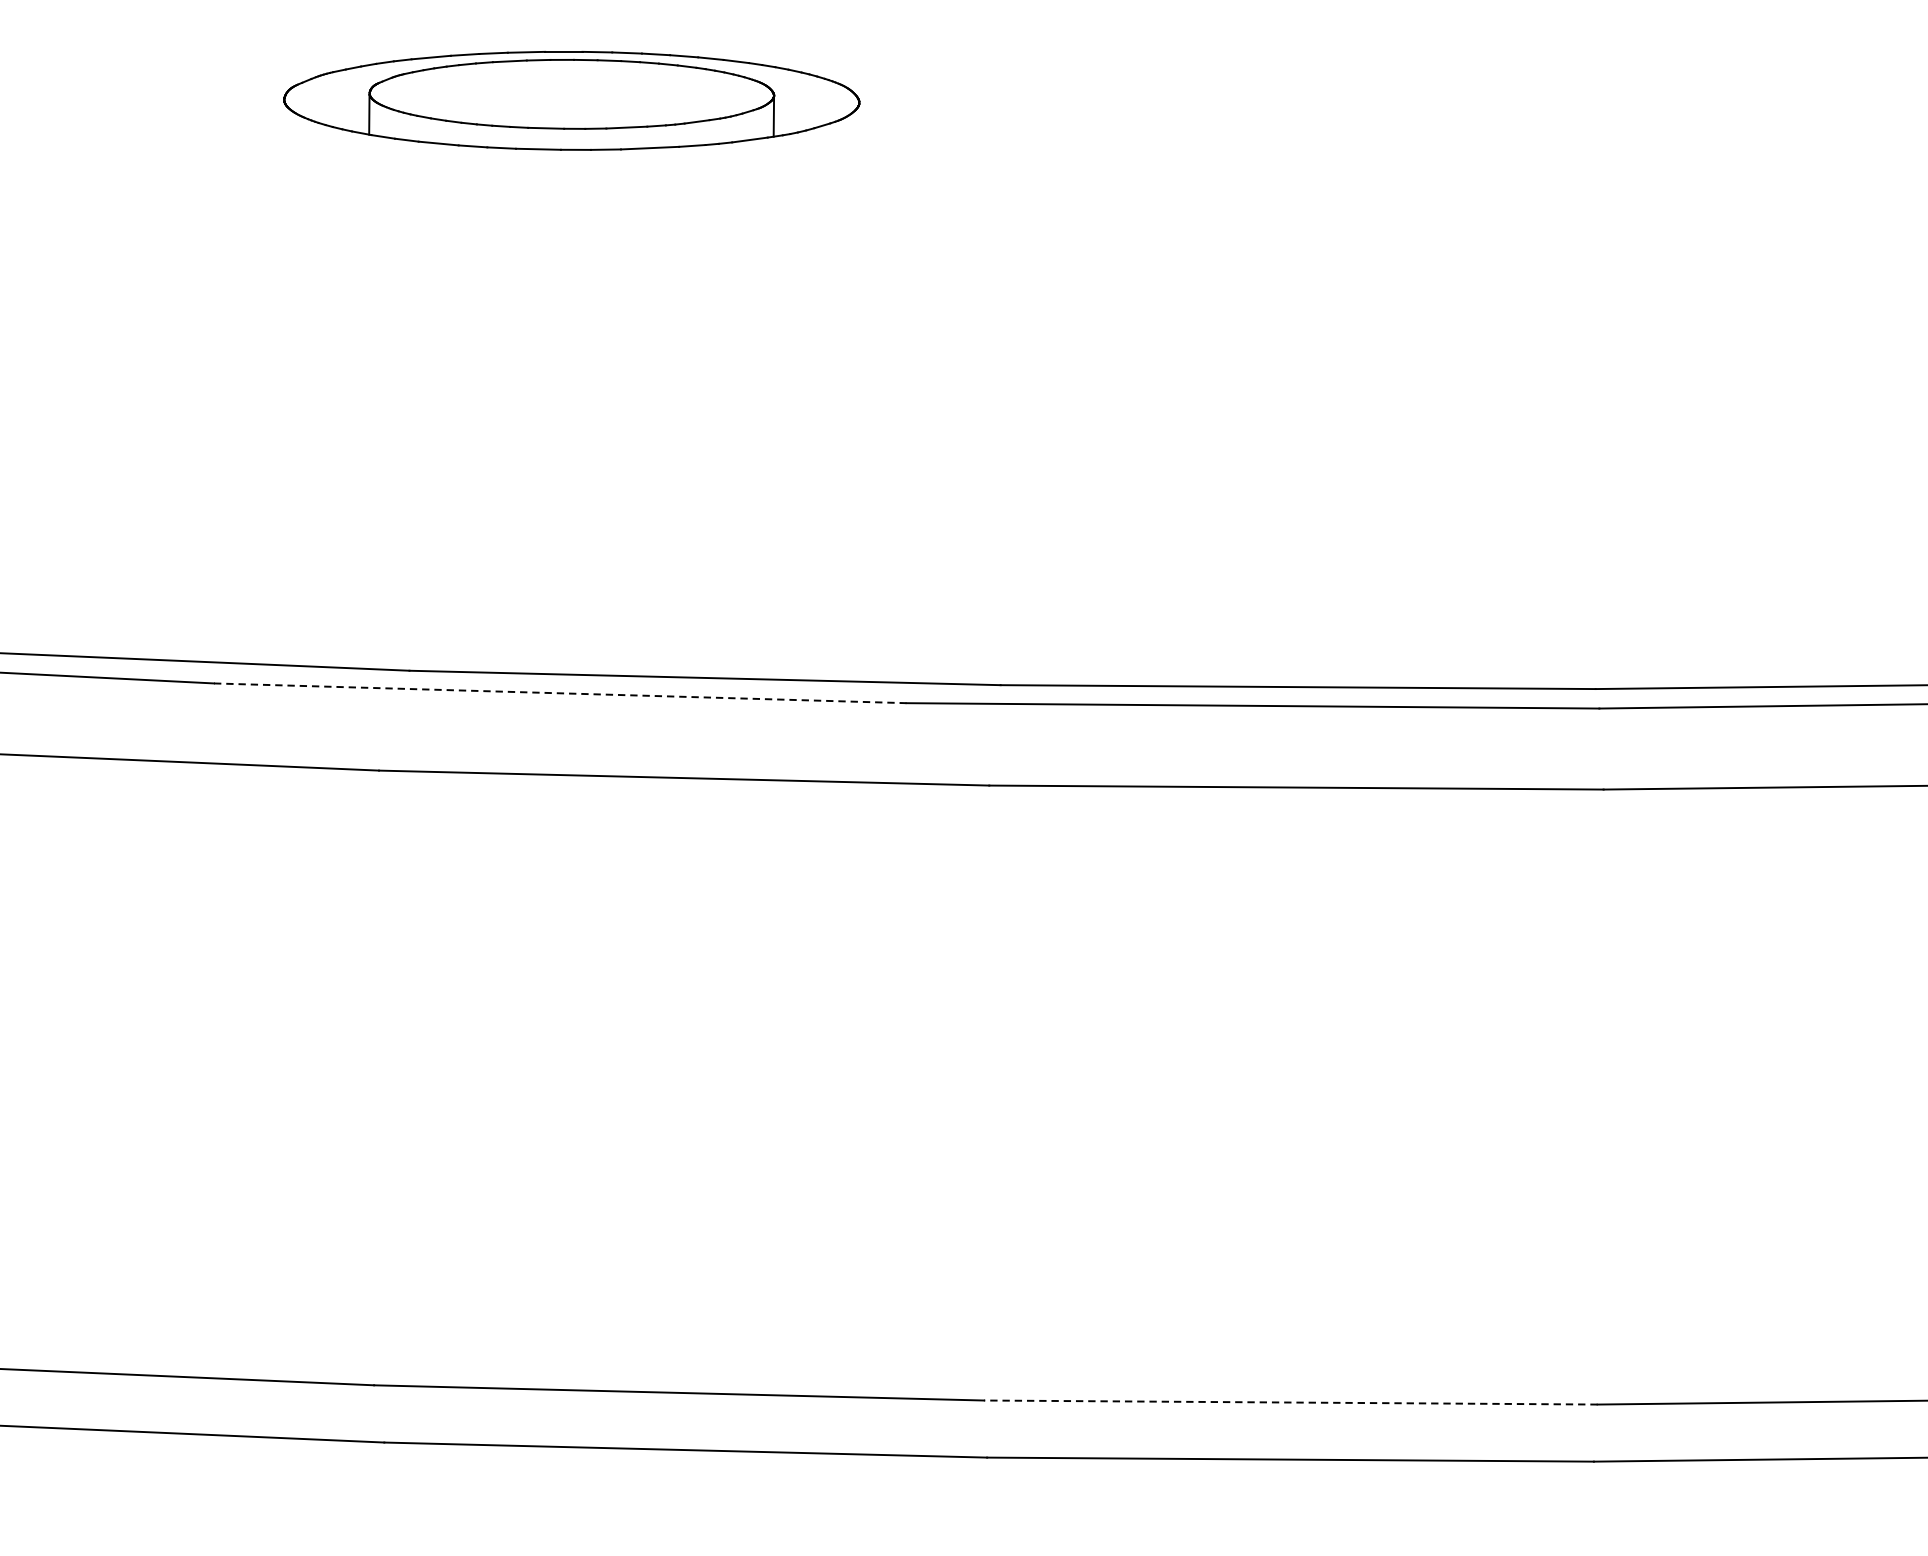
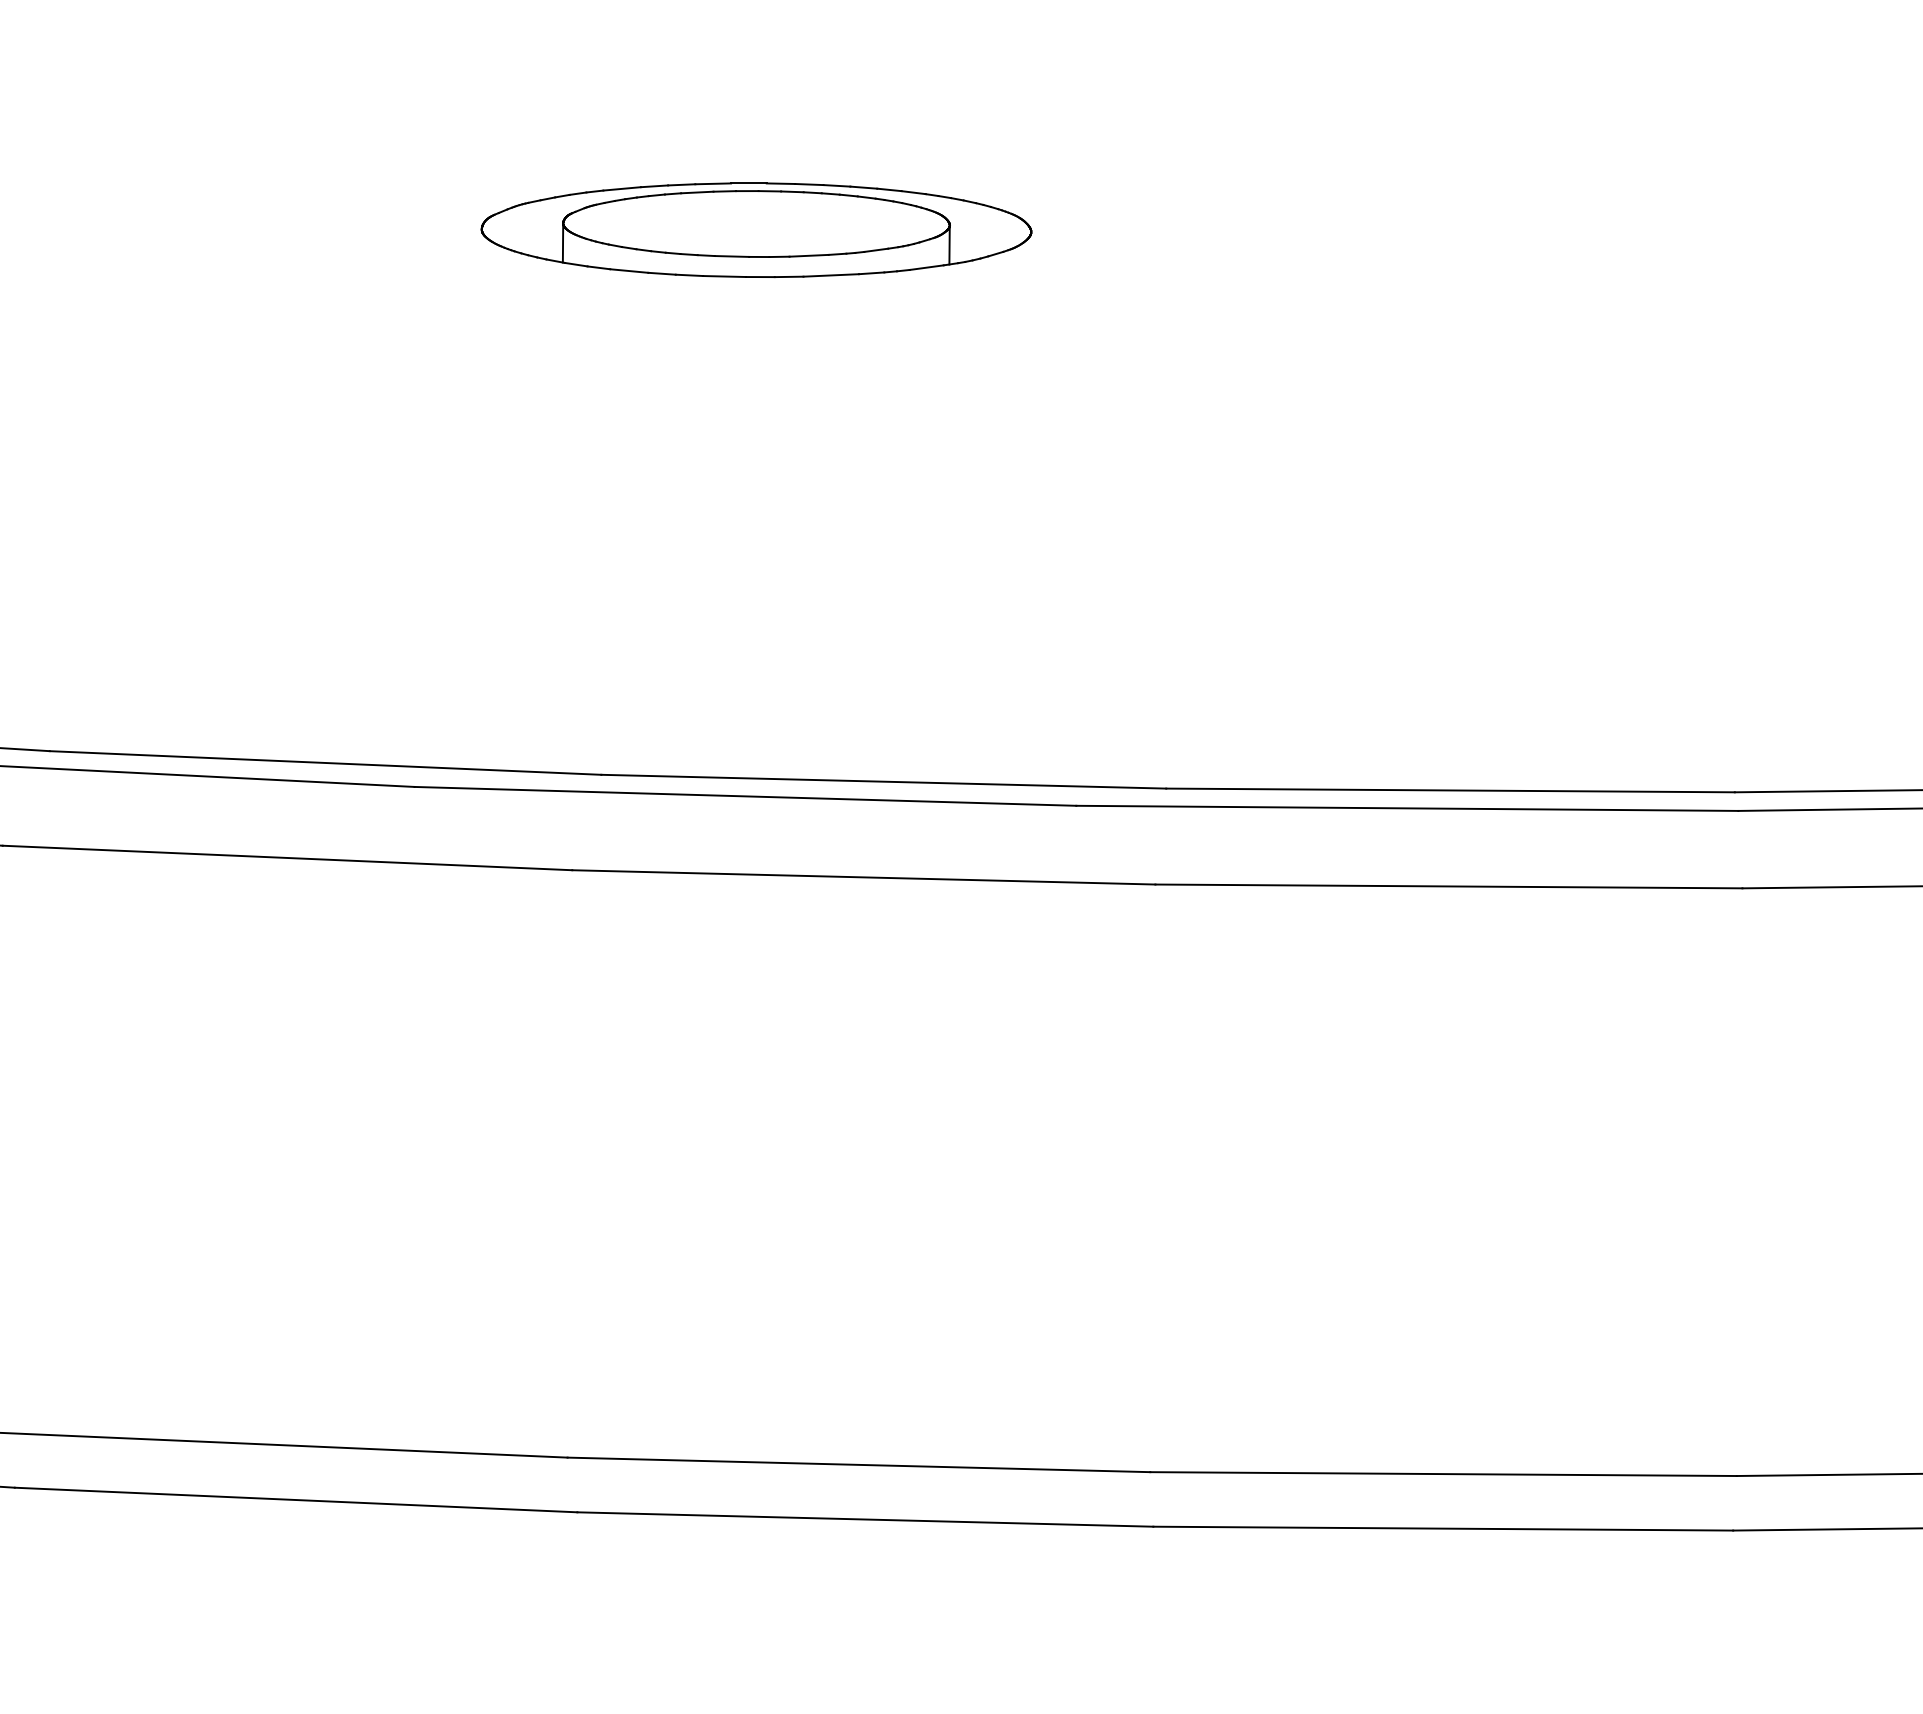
line: (560, 693) -> (745, 796), dashed -> solid
line: (1290, 1402) -> (1443, 1474), dashed -> solid

